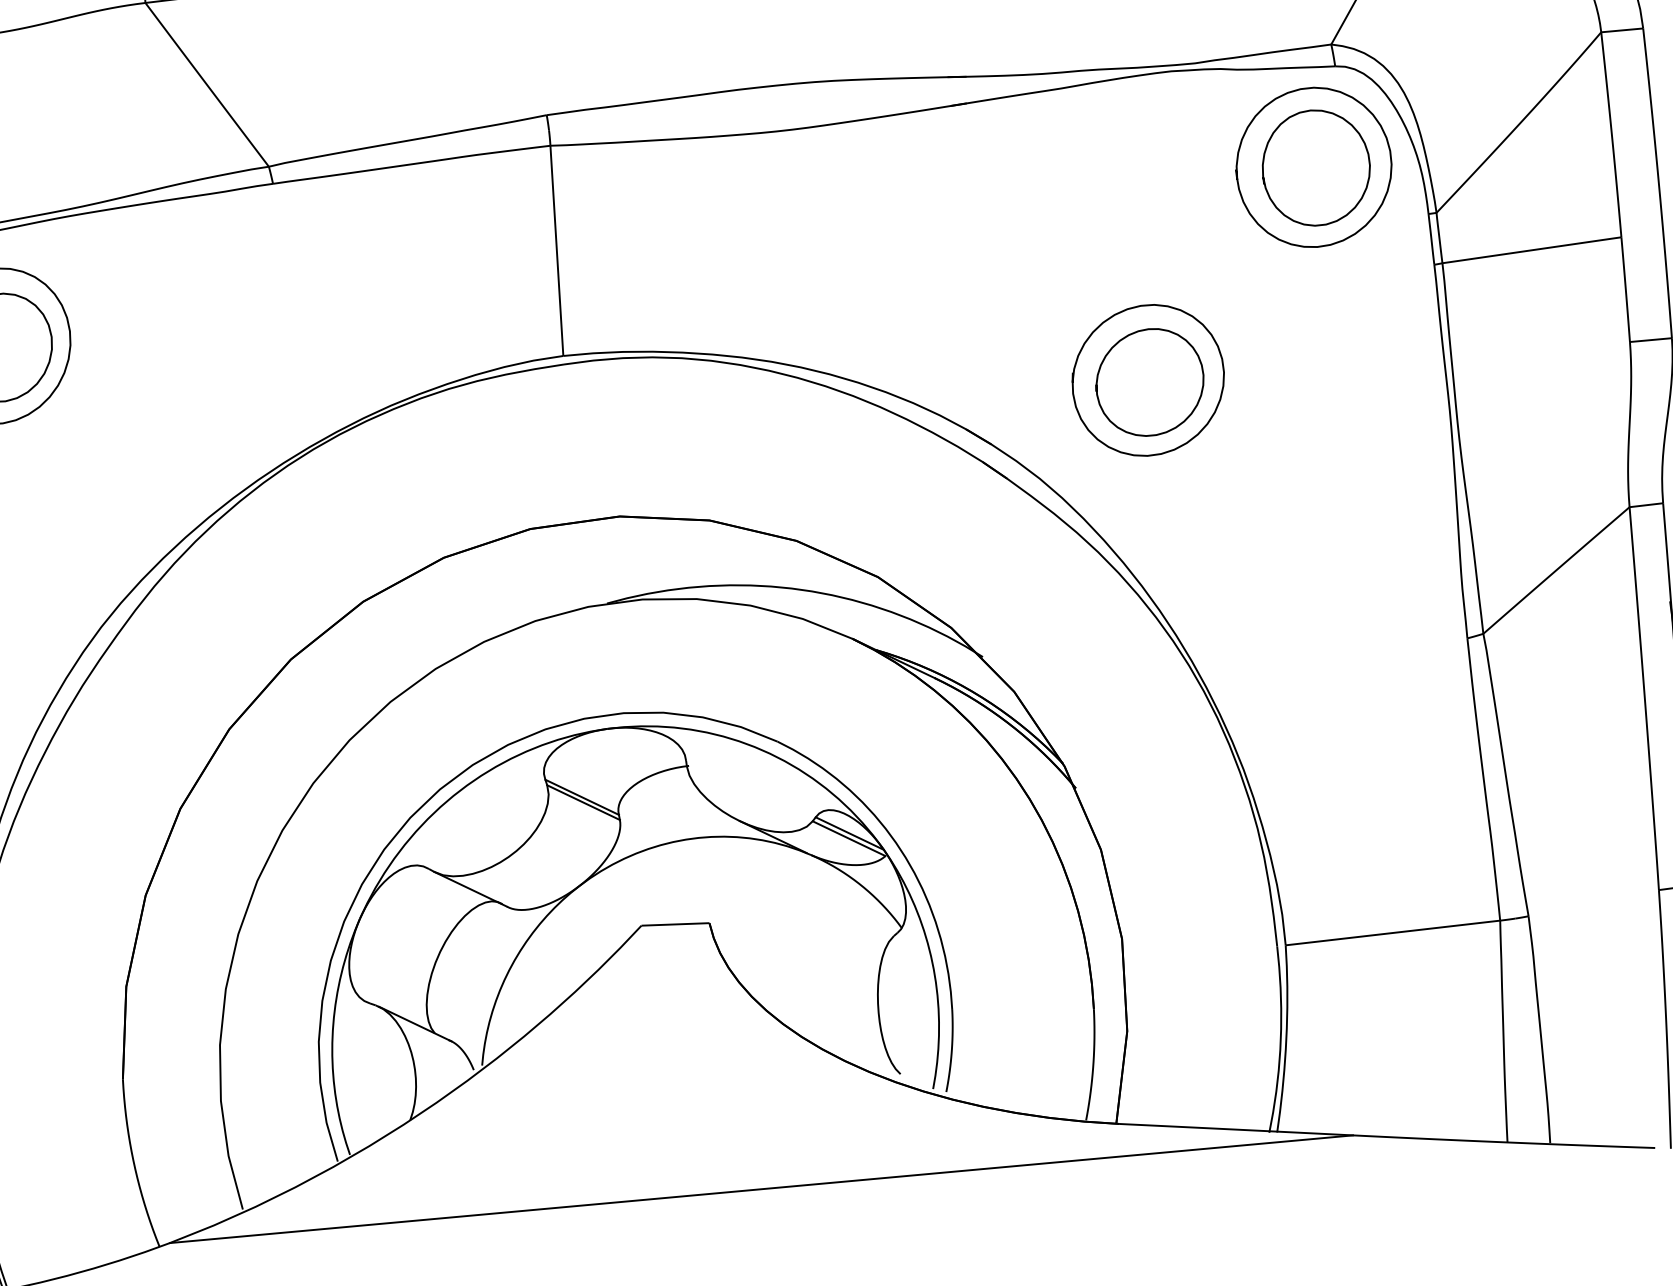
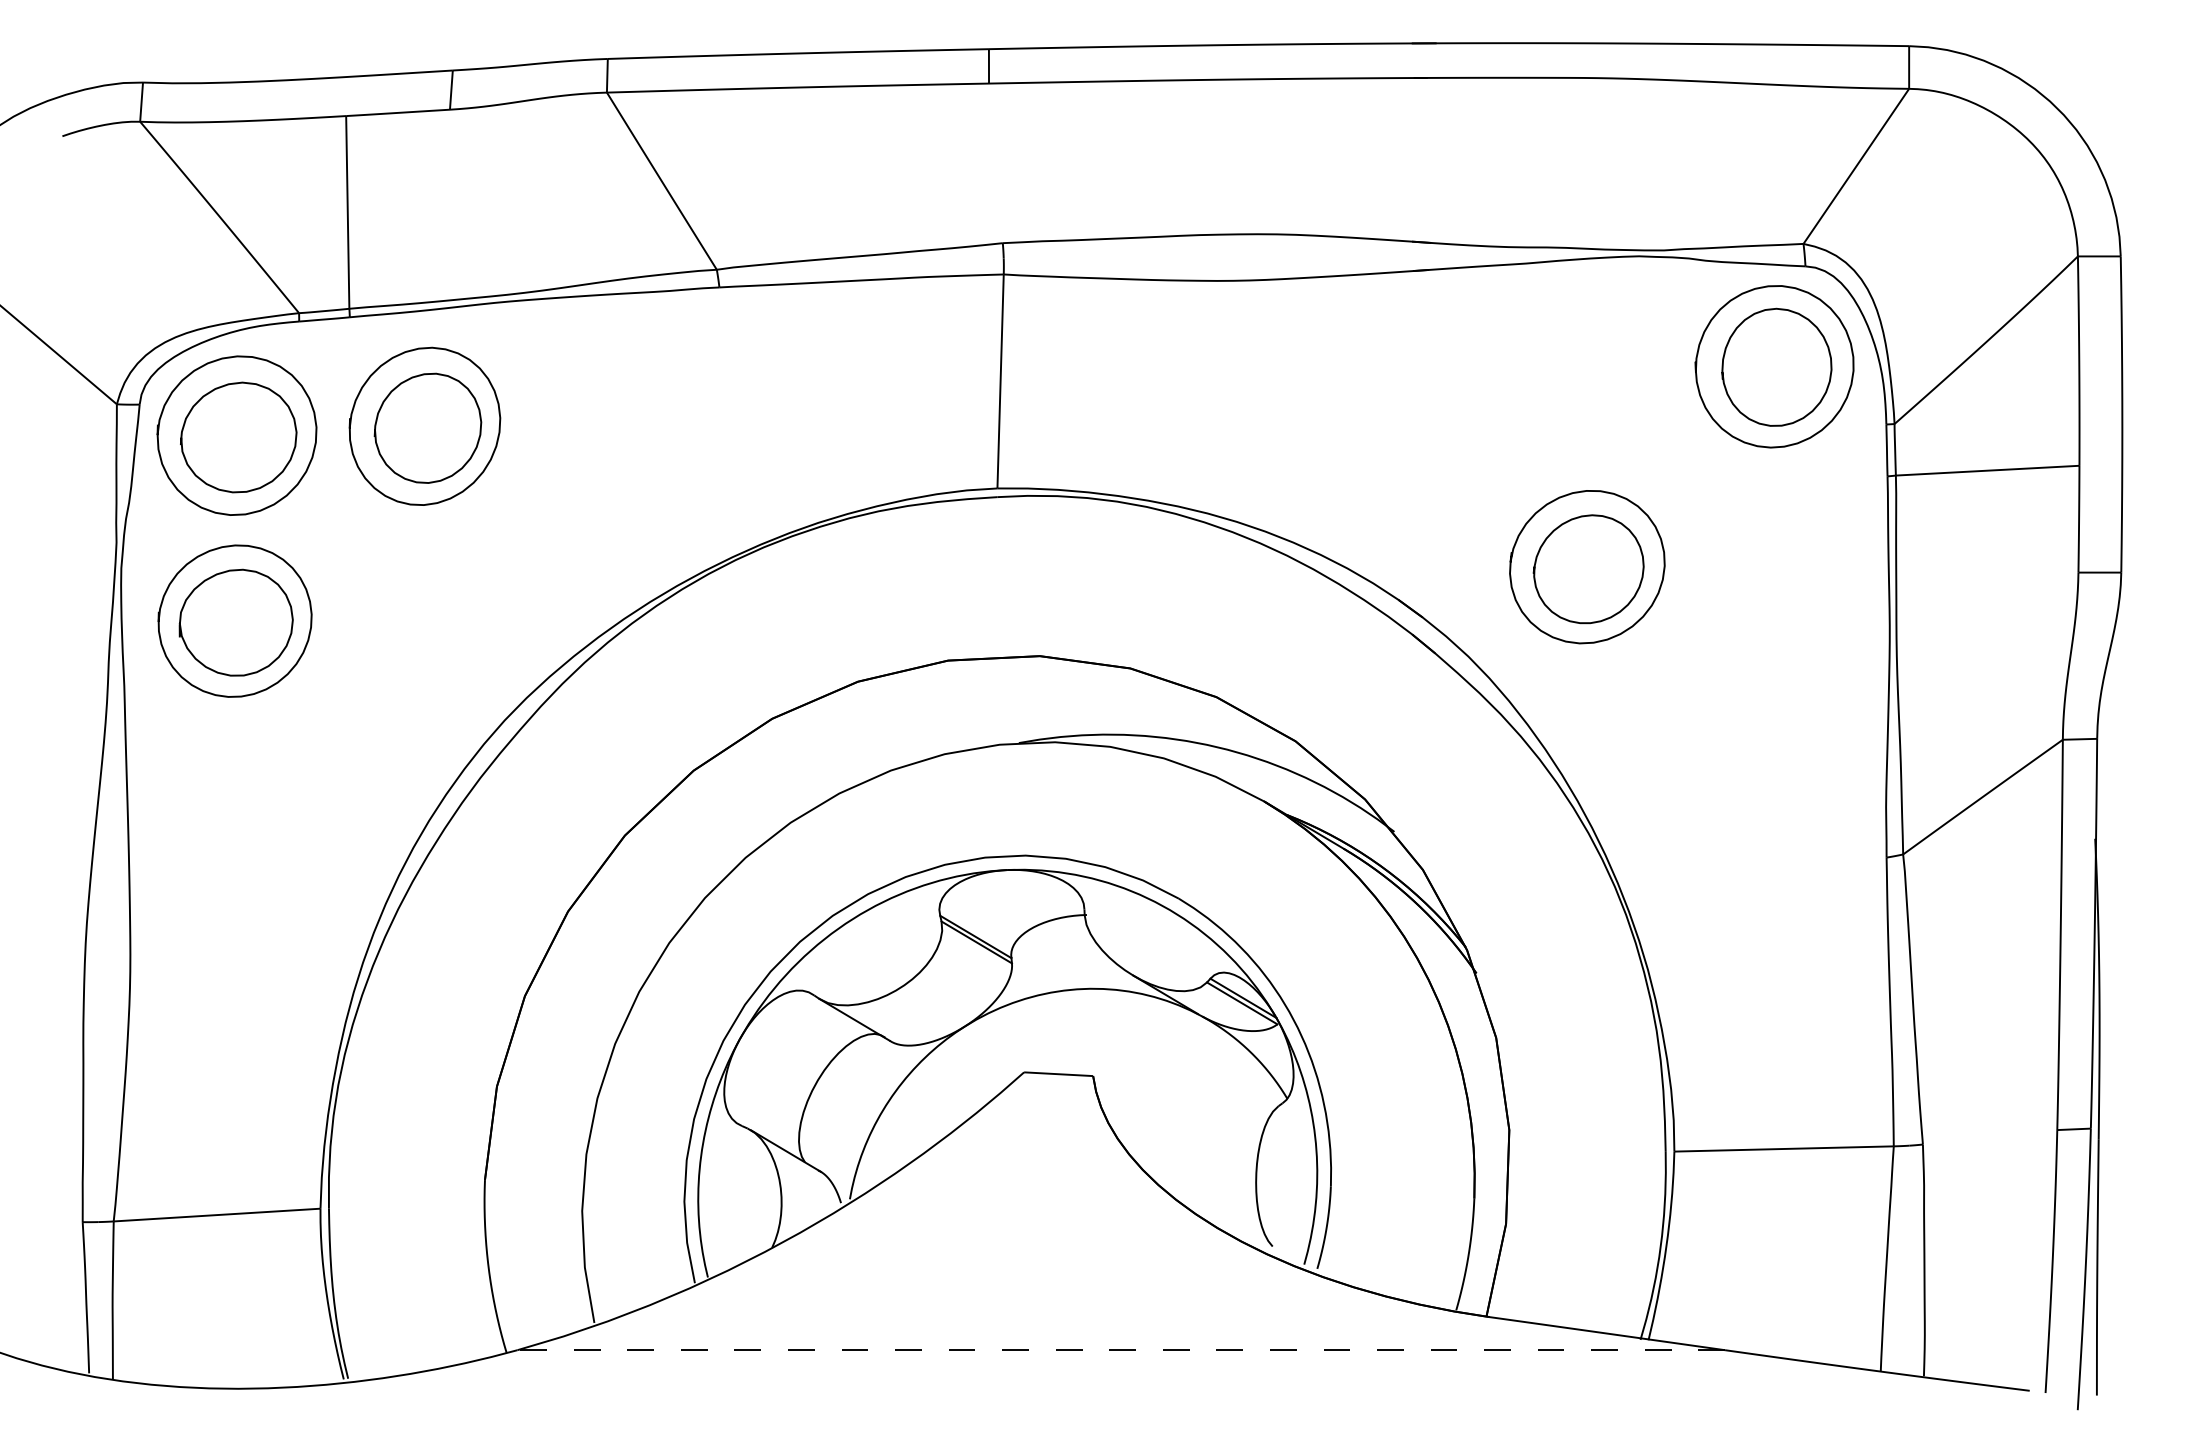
line: (761, 1189) -> (1121, 1350), solid -> dashed

